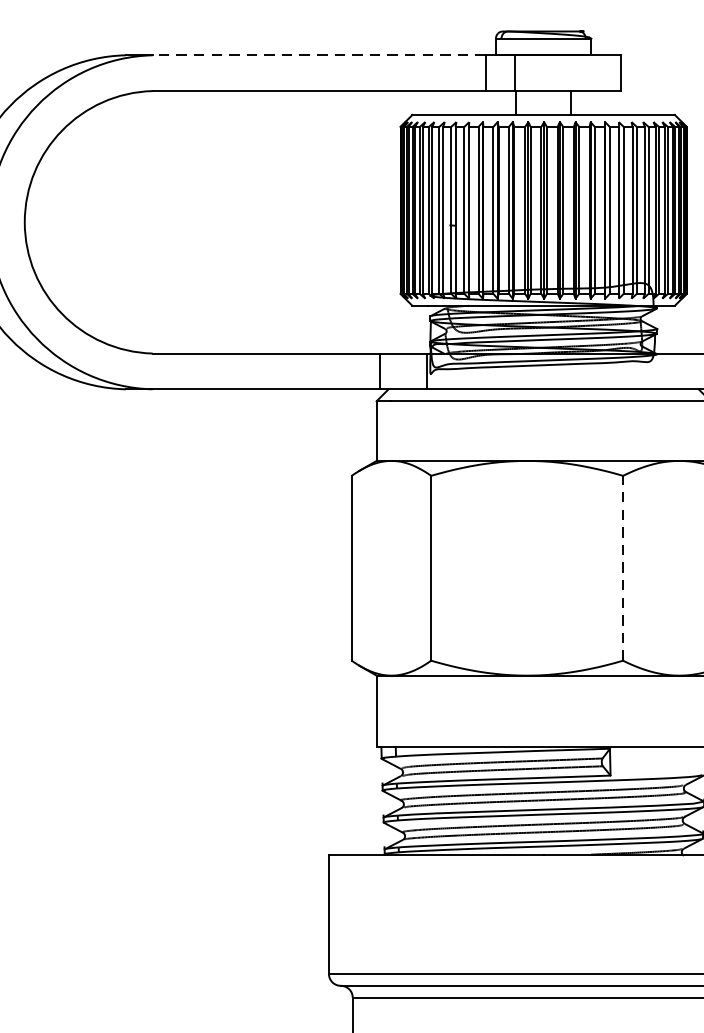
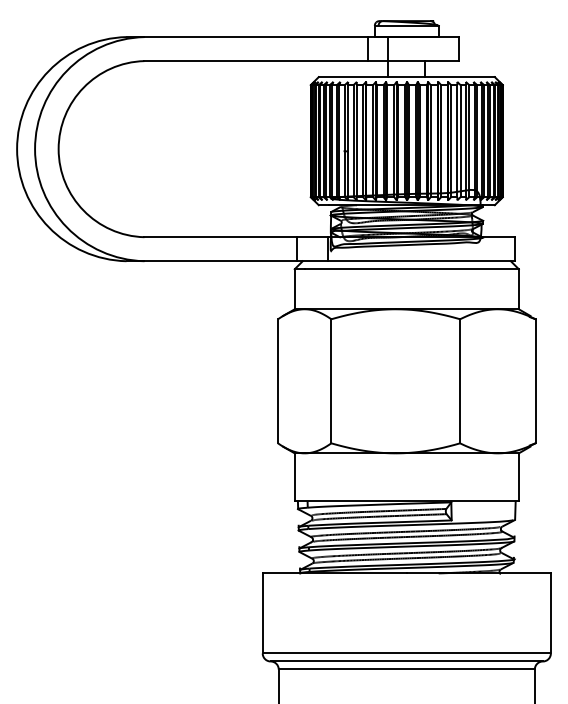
line: (319, 55) -> (256, 37), dashed -> solid
line: (623, 567) -> (460, 380), dashed -> solid

